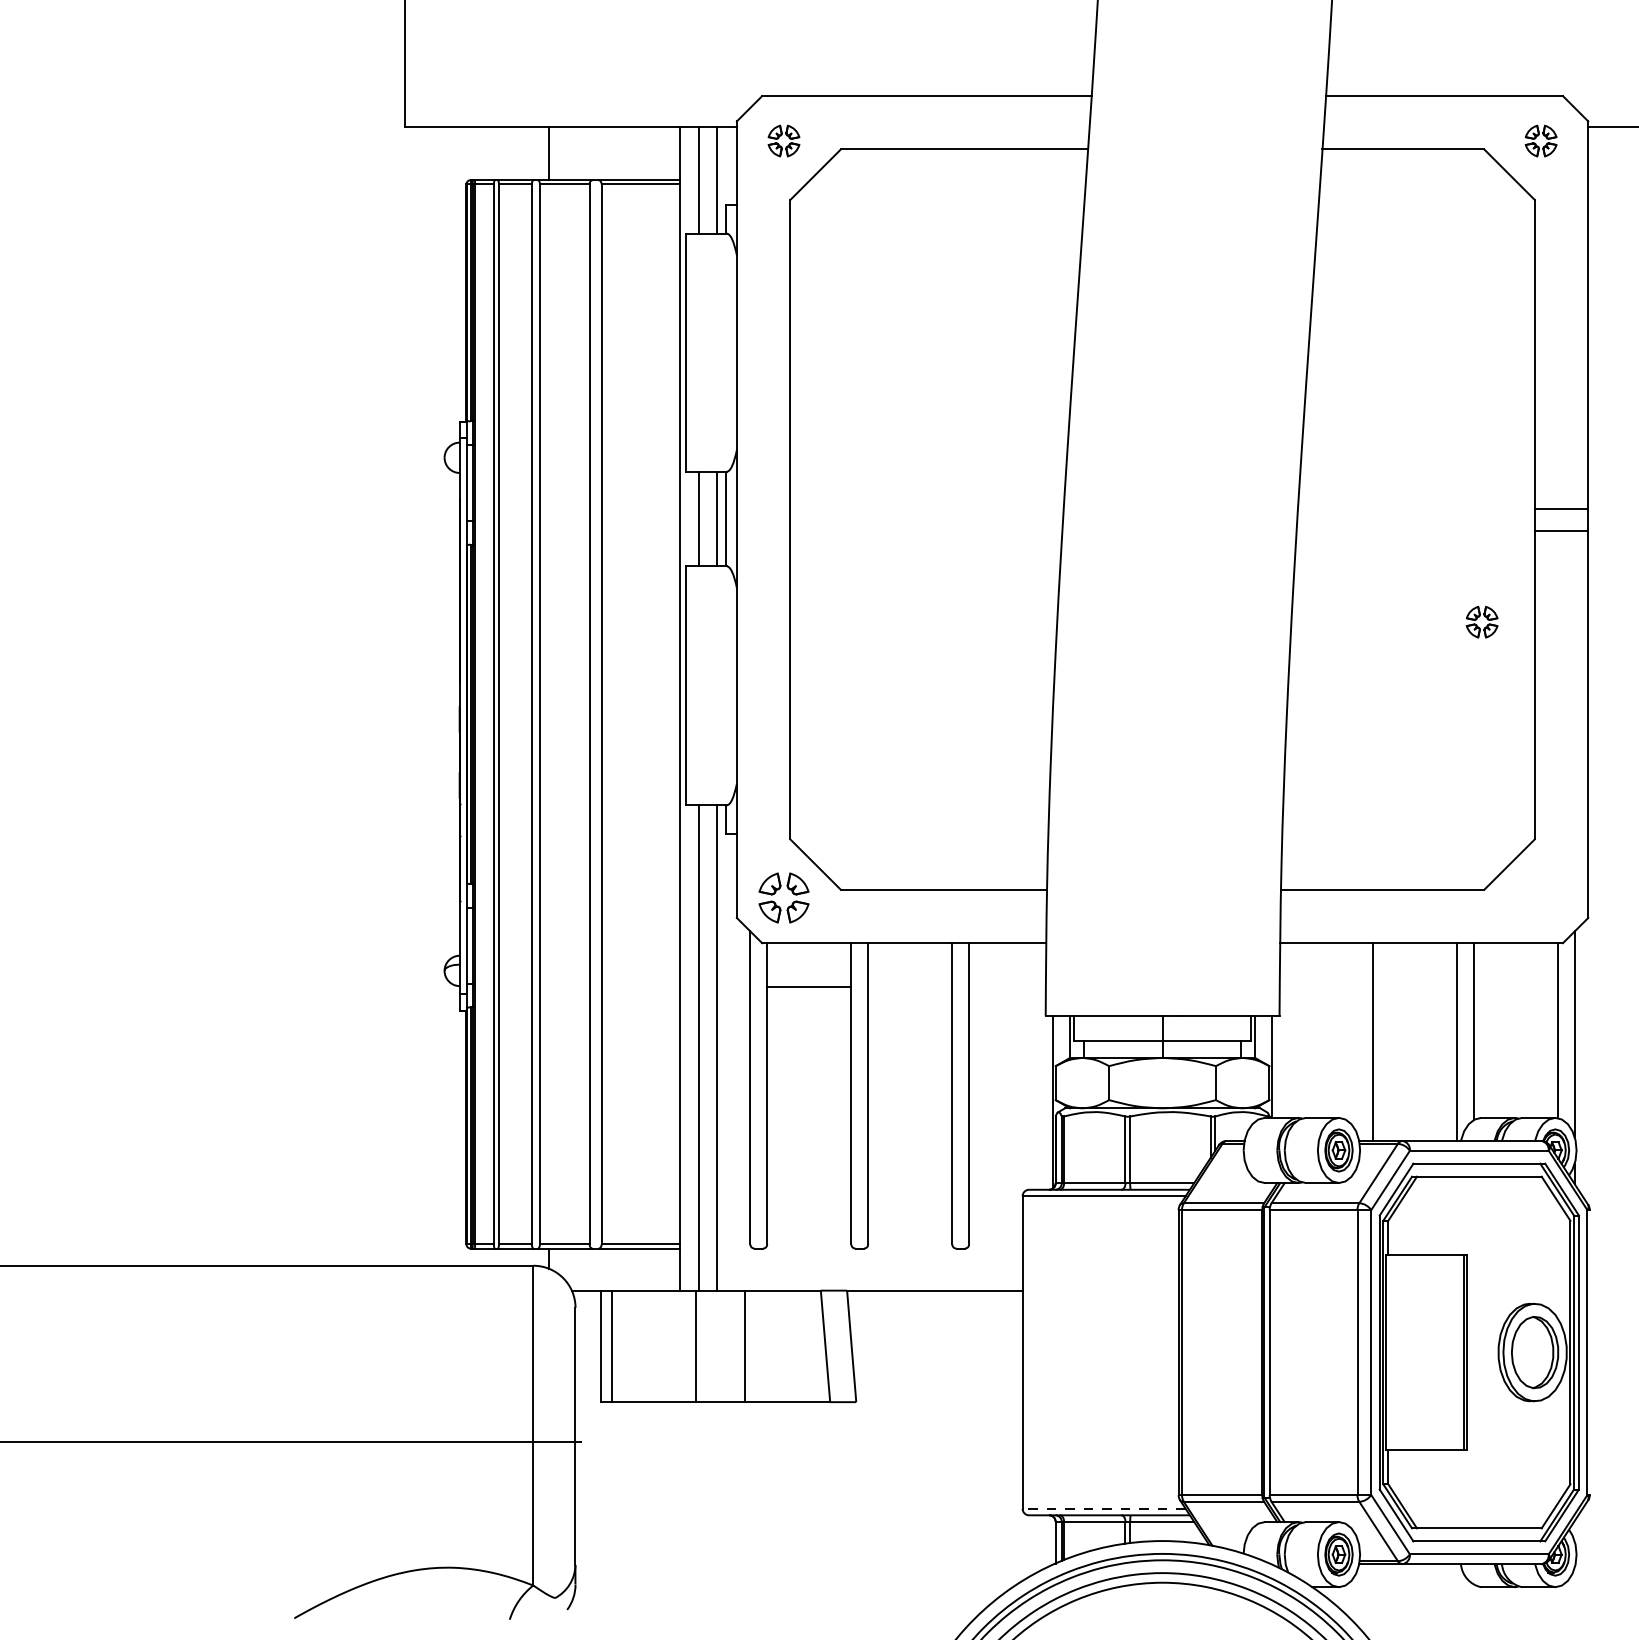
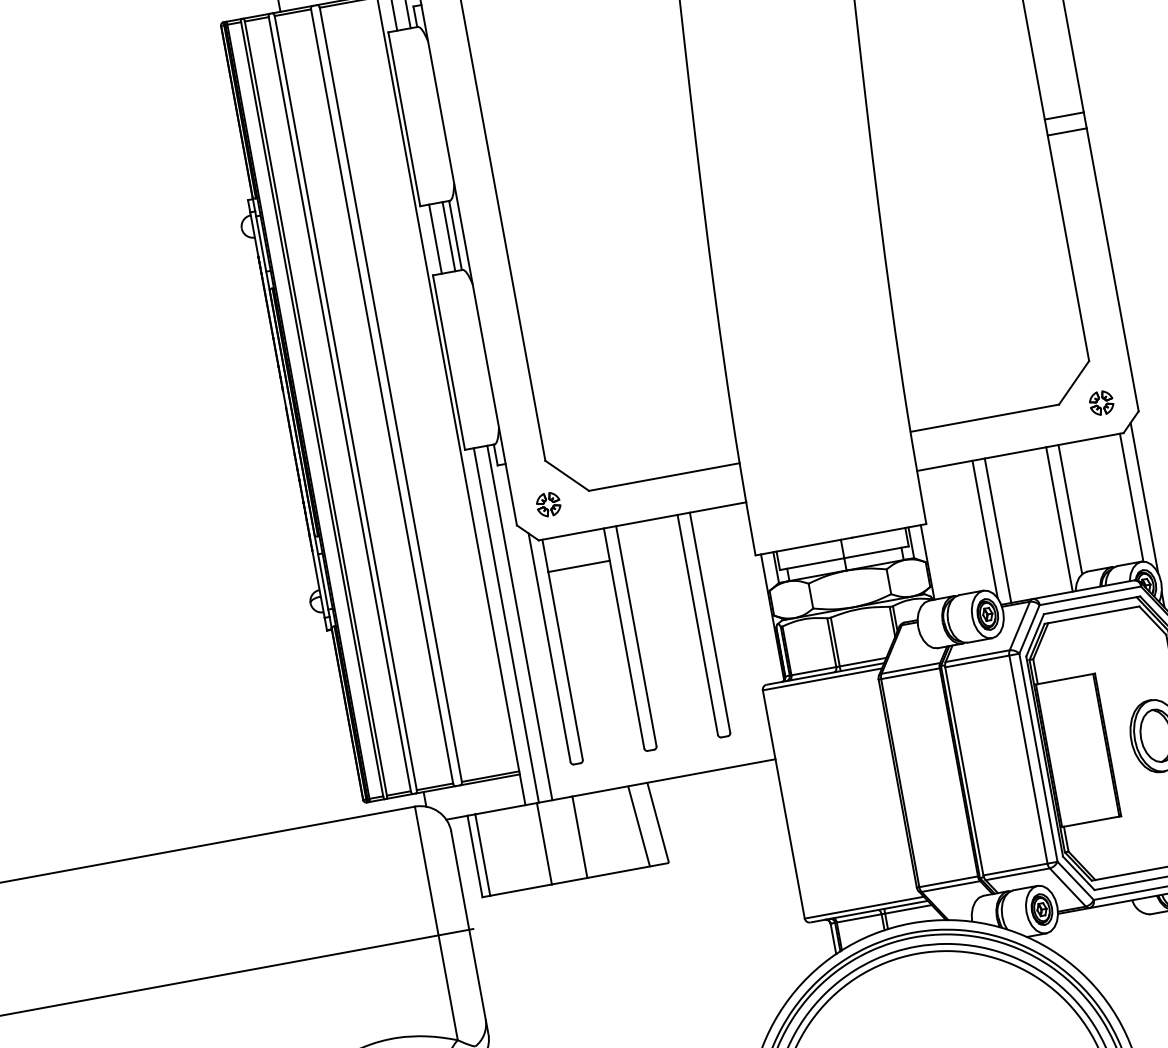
part: (1481, 622) -> (1101, 403), moved
part: (783, 898) -> (548, 504), size x0.62
line: (1356, 1037) -> (985, 529), added
line: (1104, 1508) -> (864, 907), dashed -> solid

